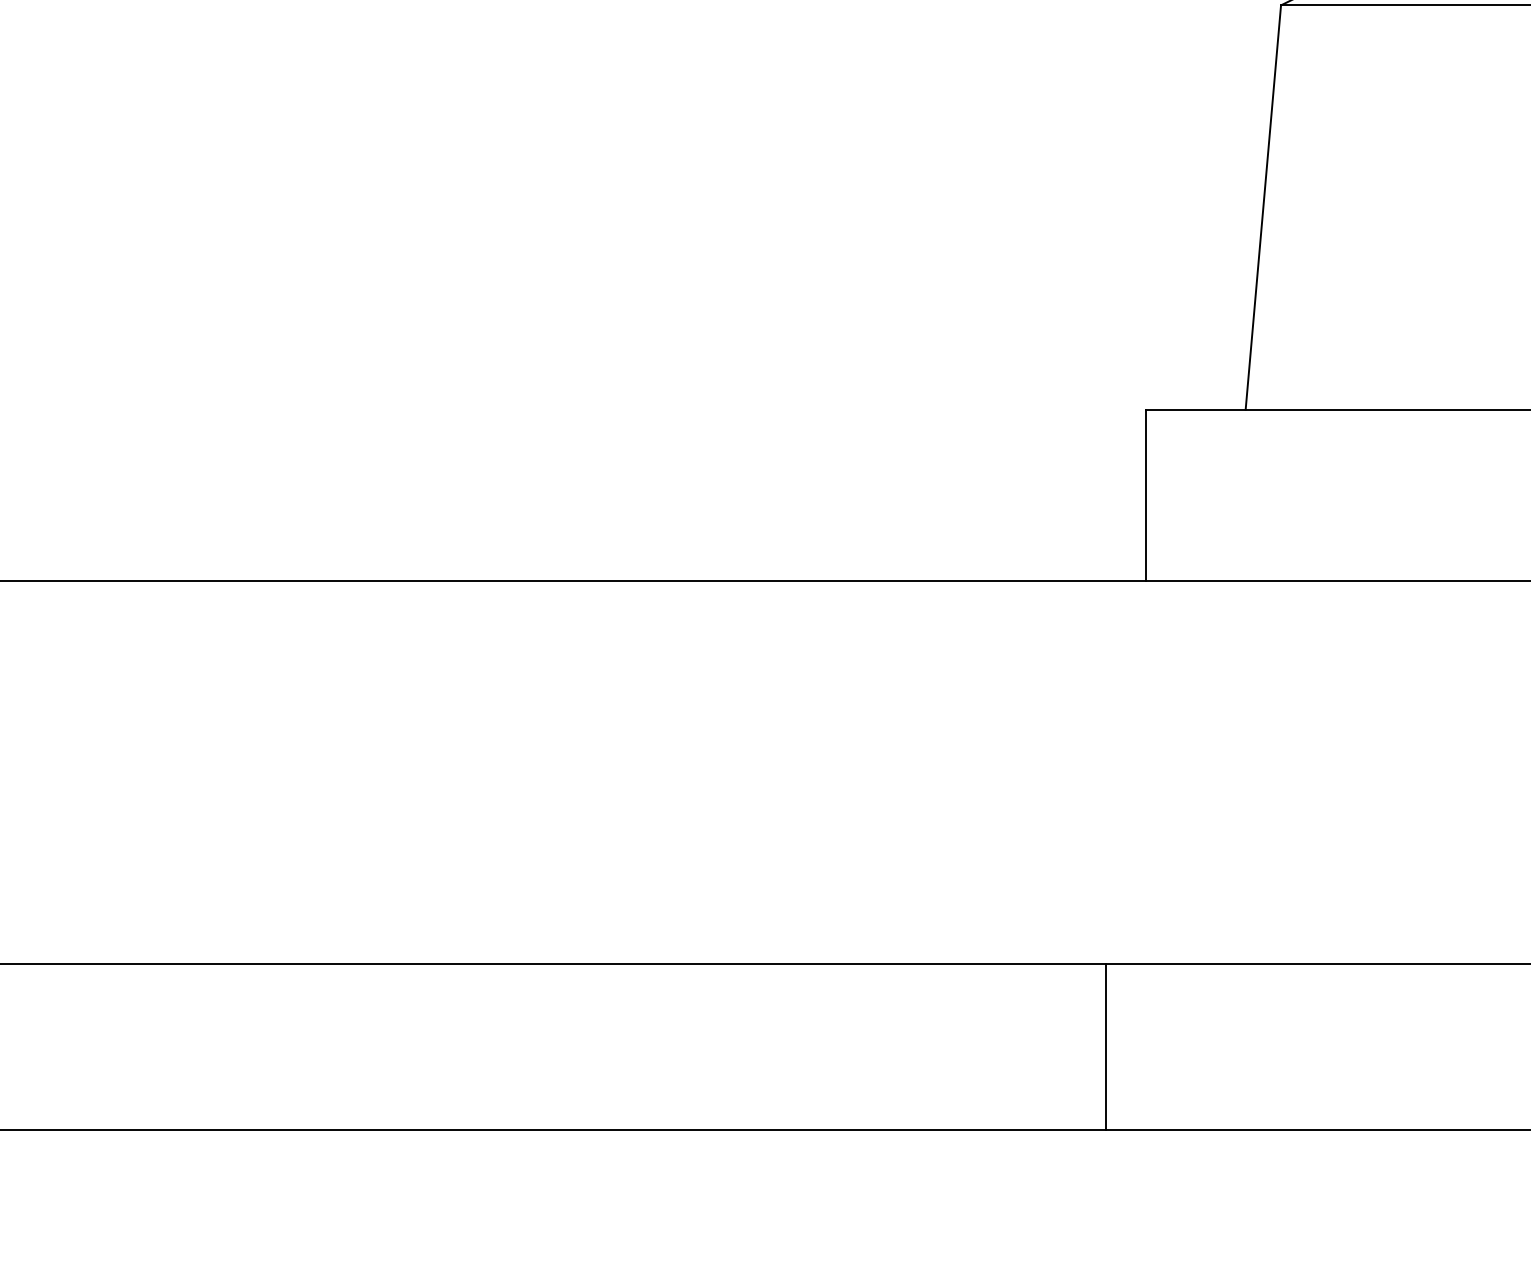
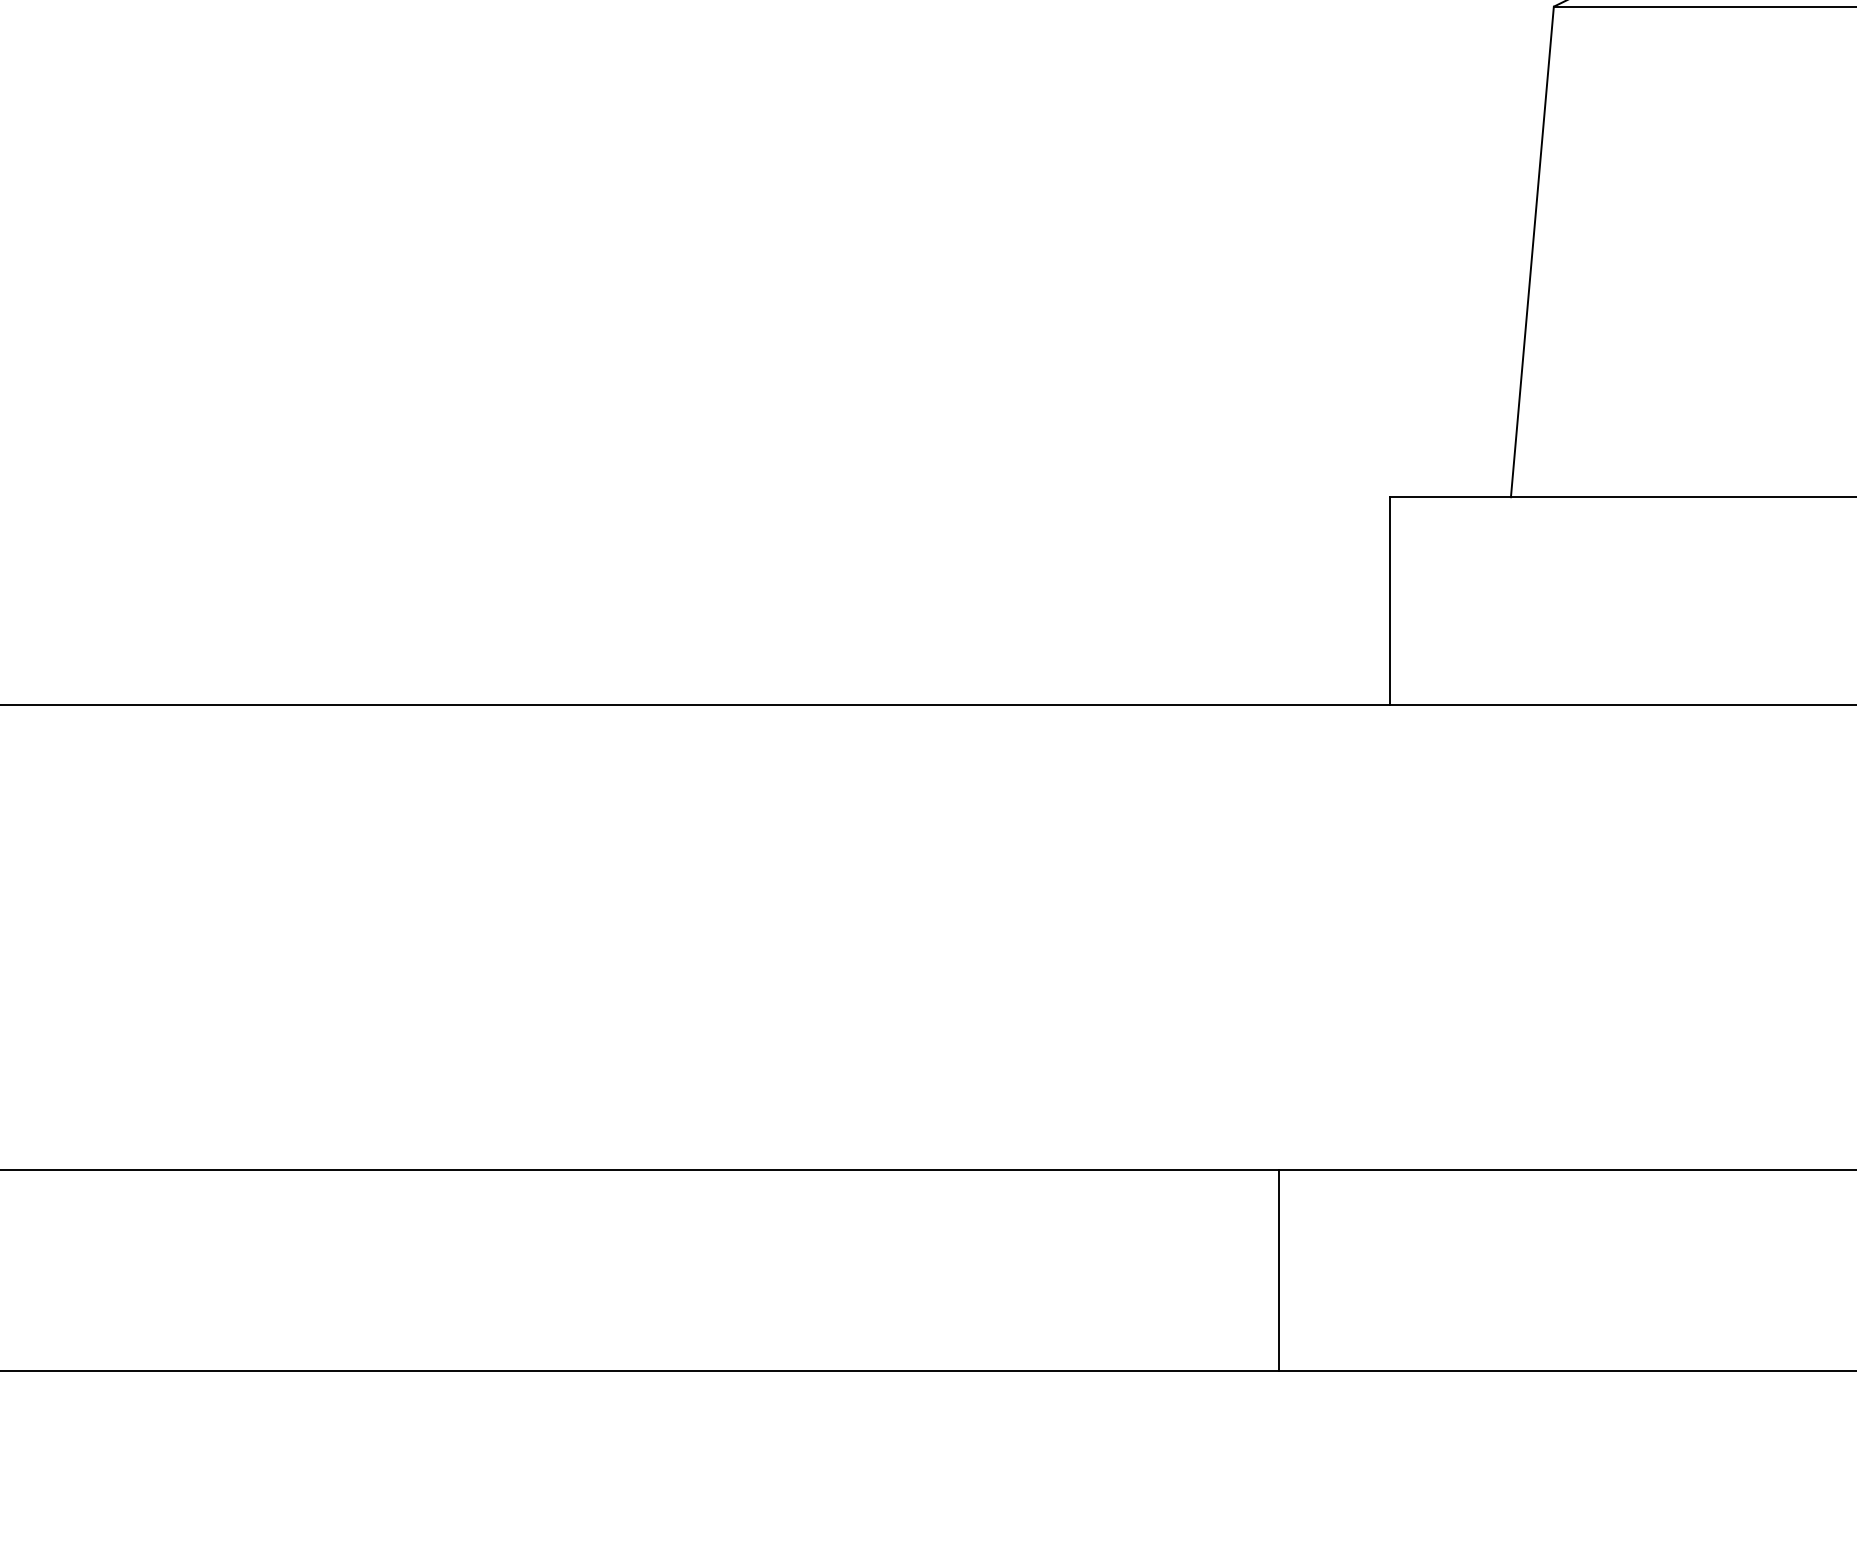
line: (1105, 1047) -> (1279, 1270), moved

